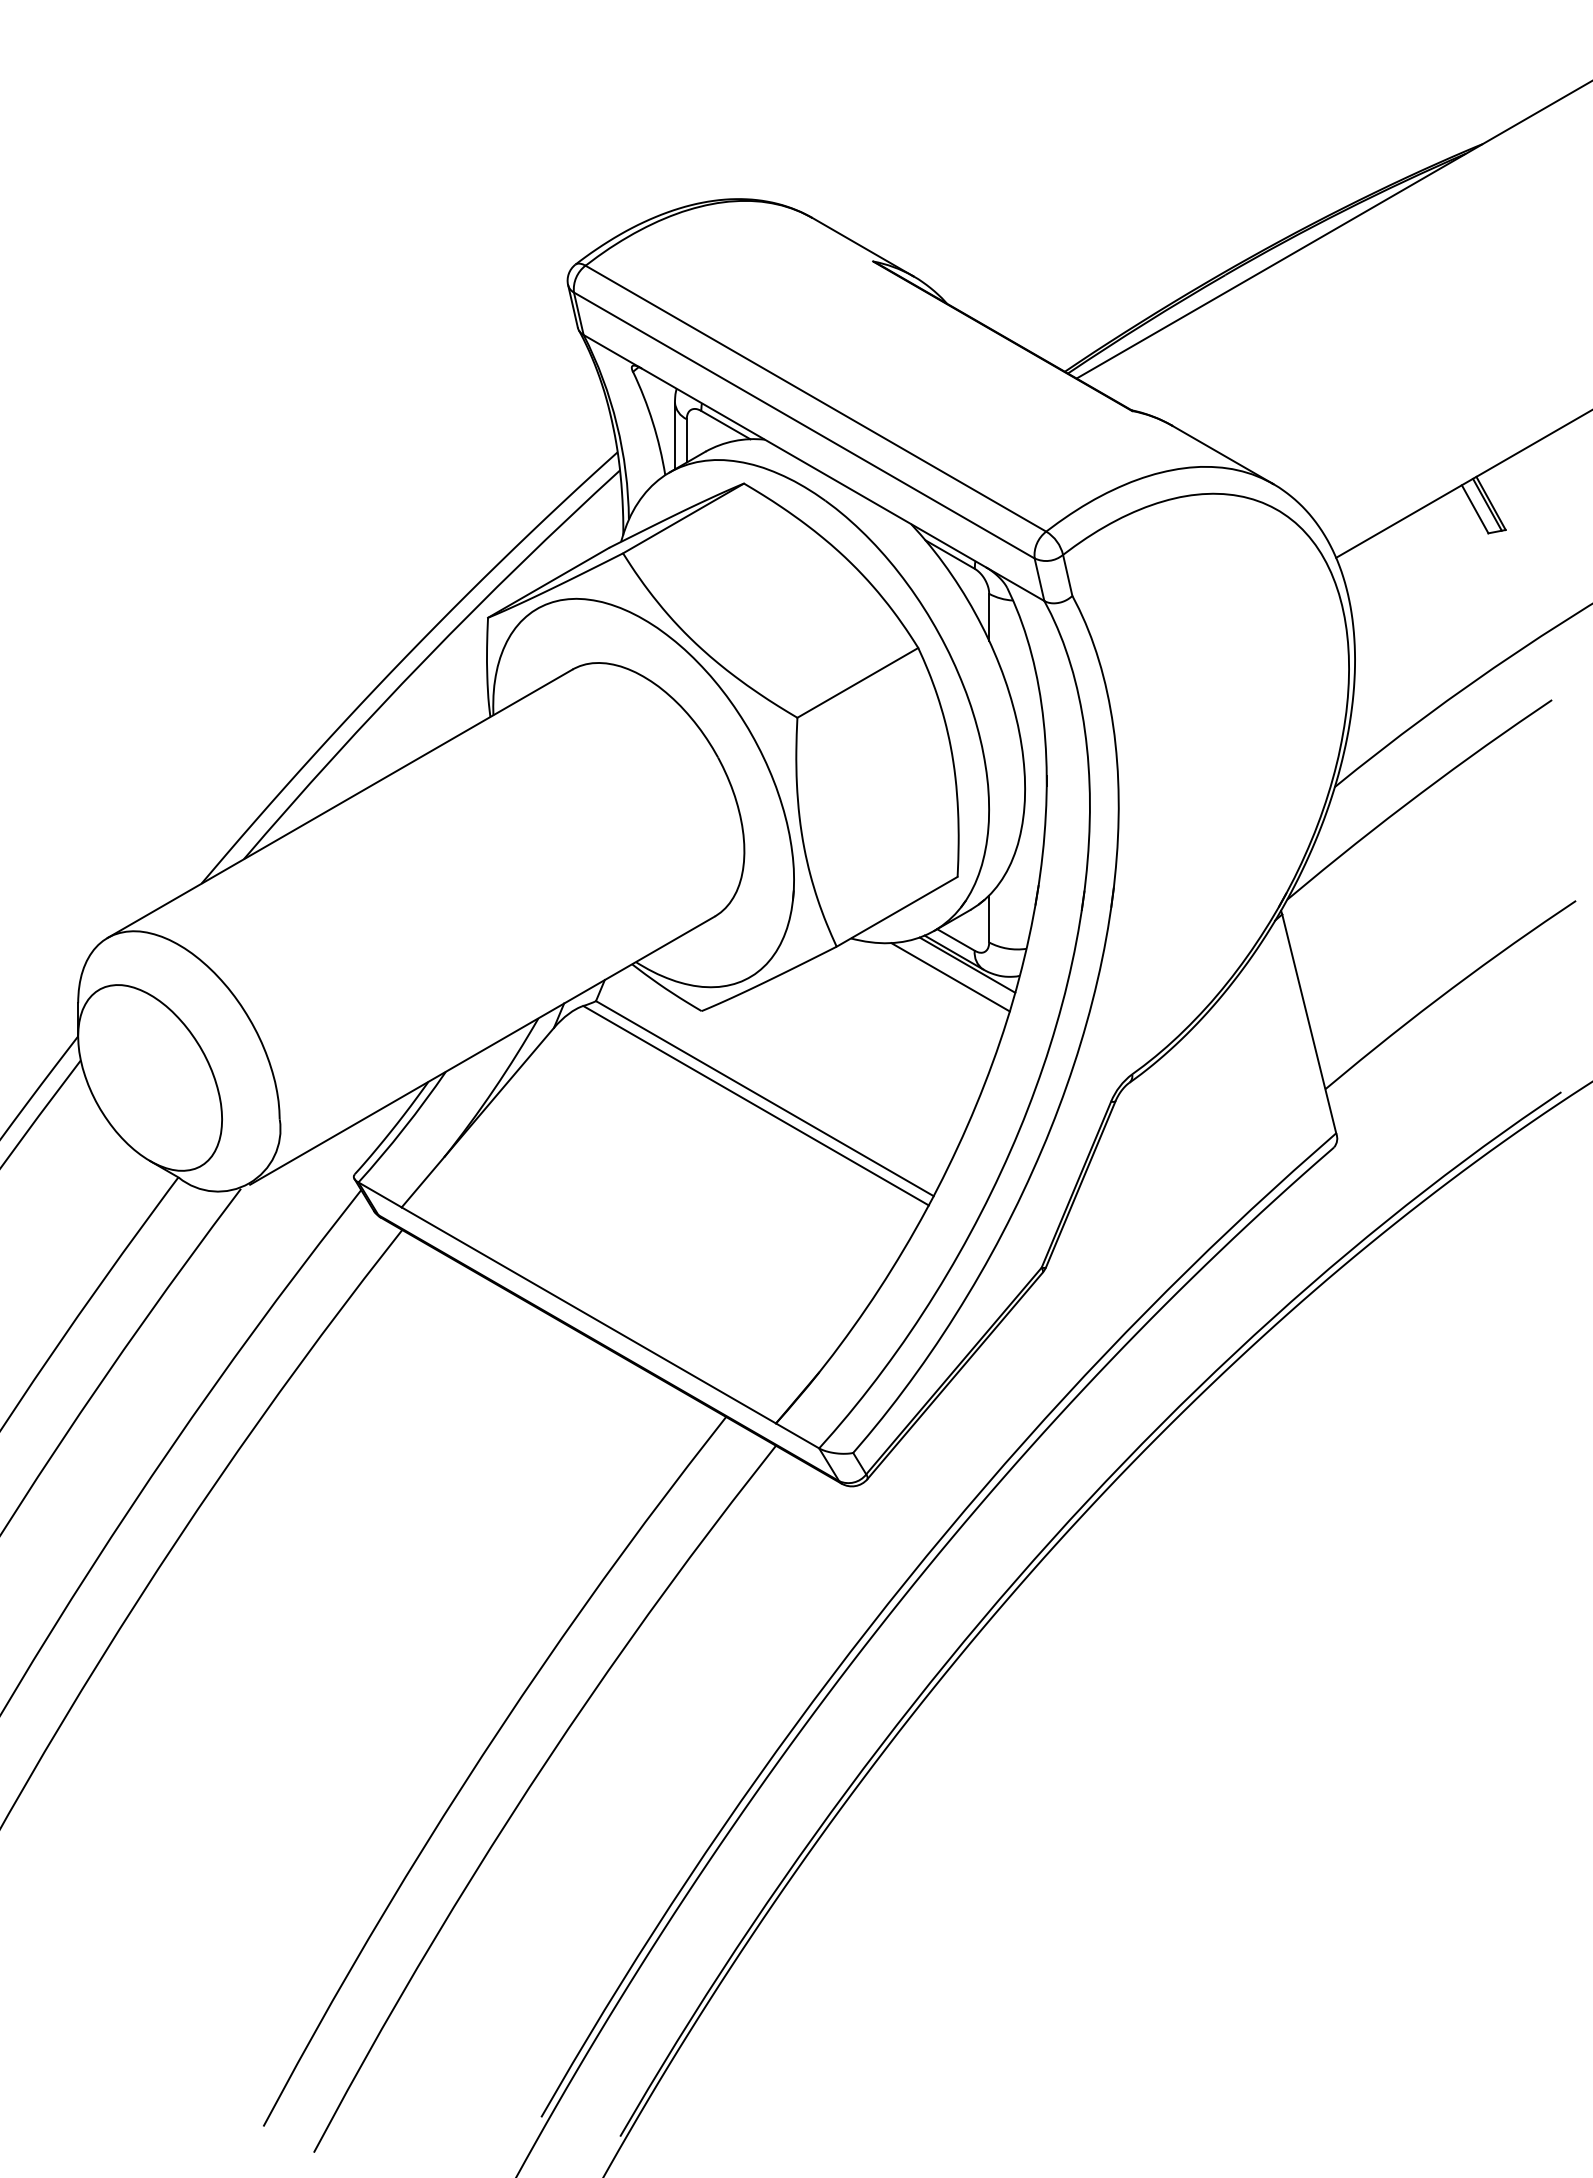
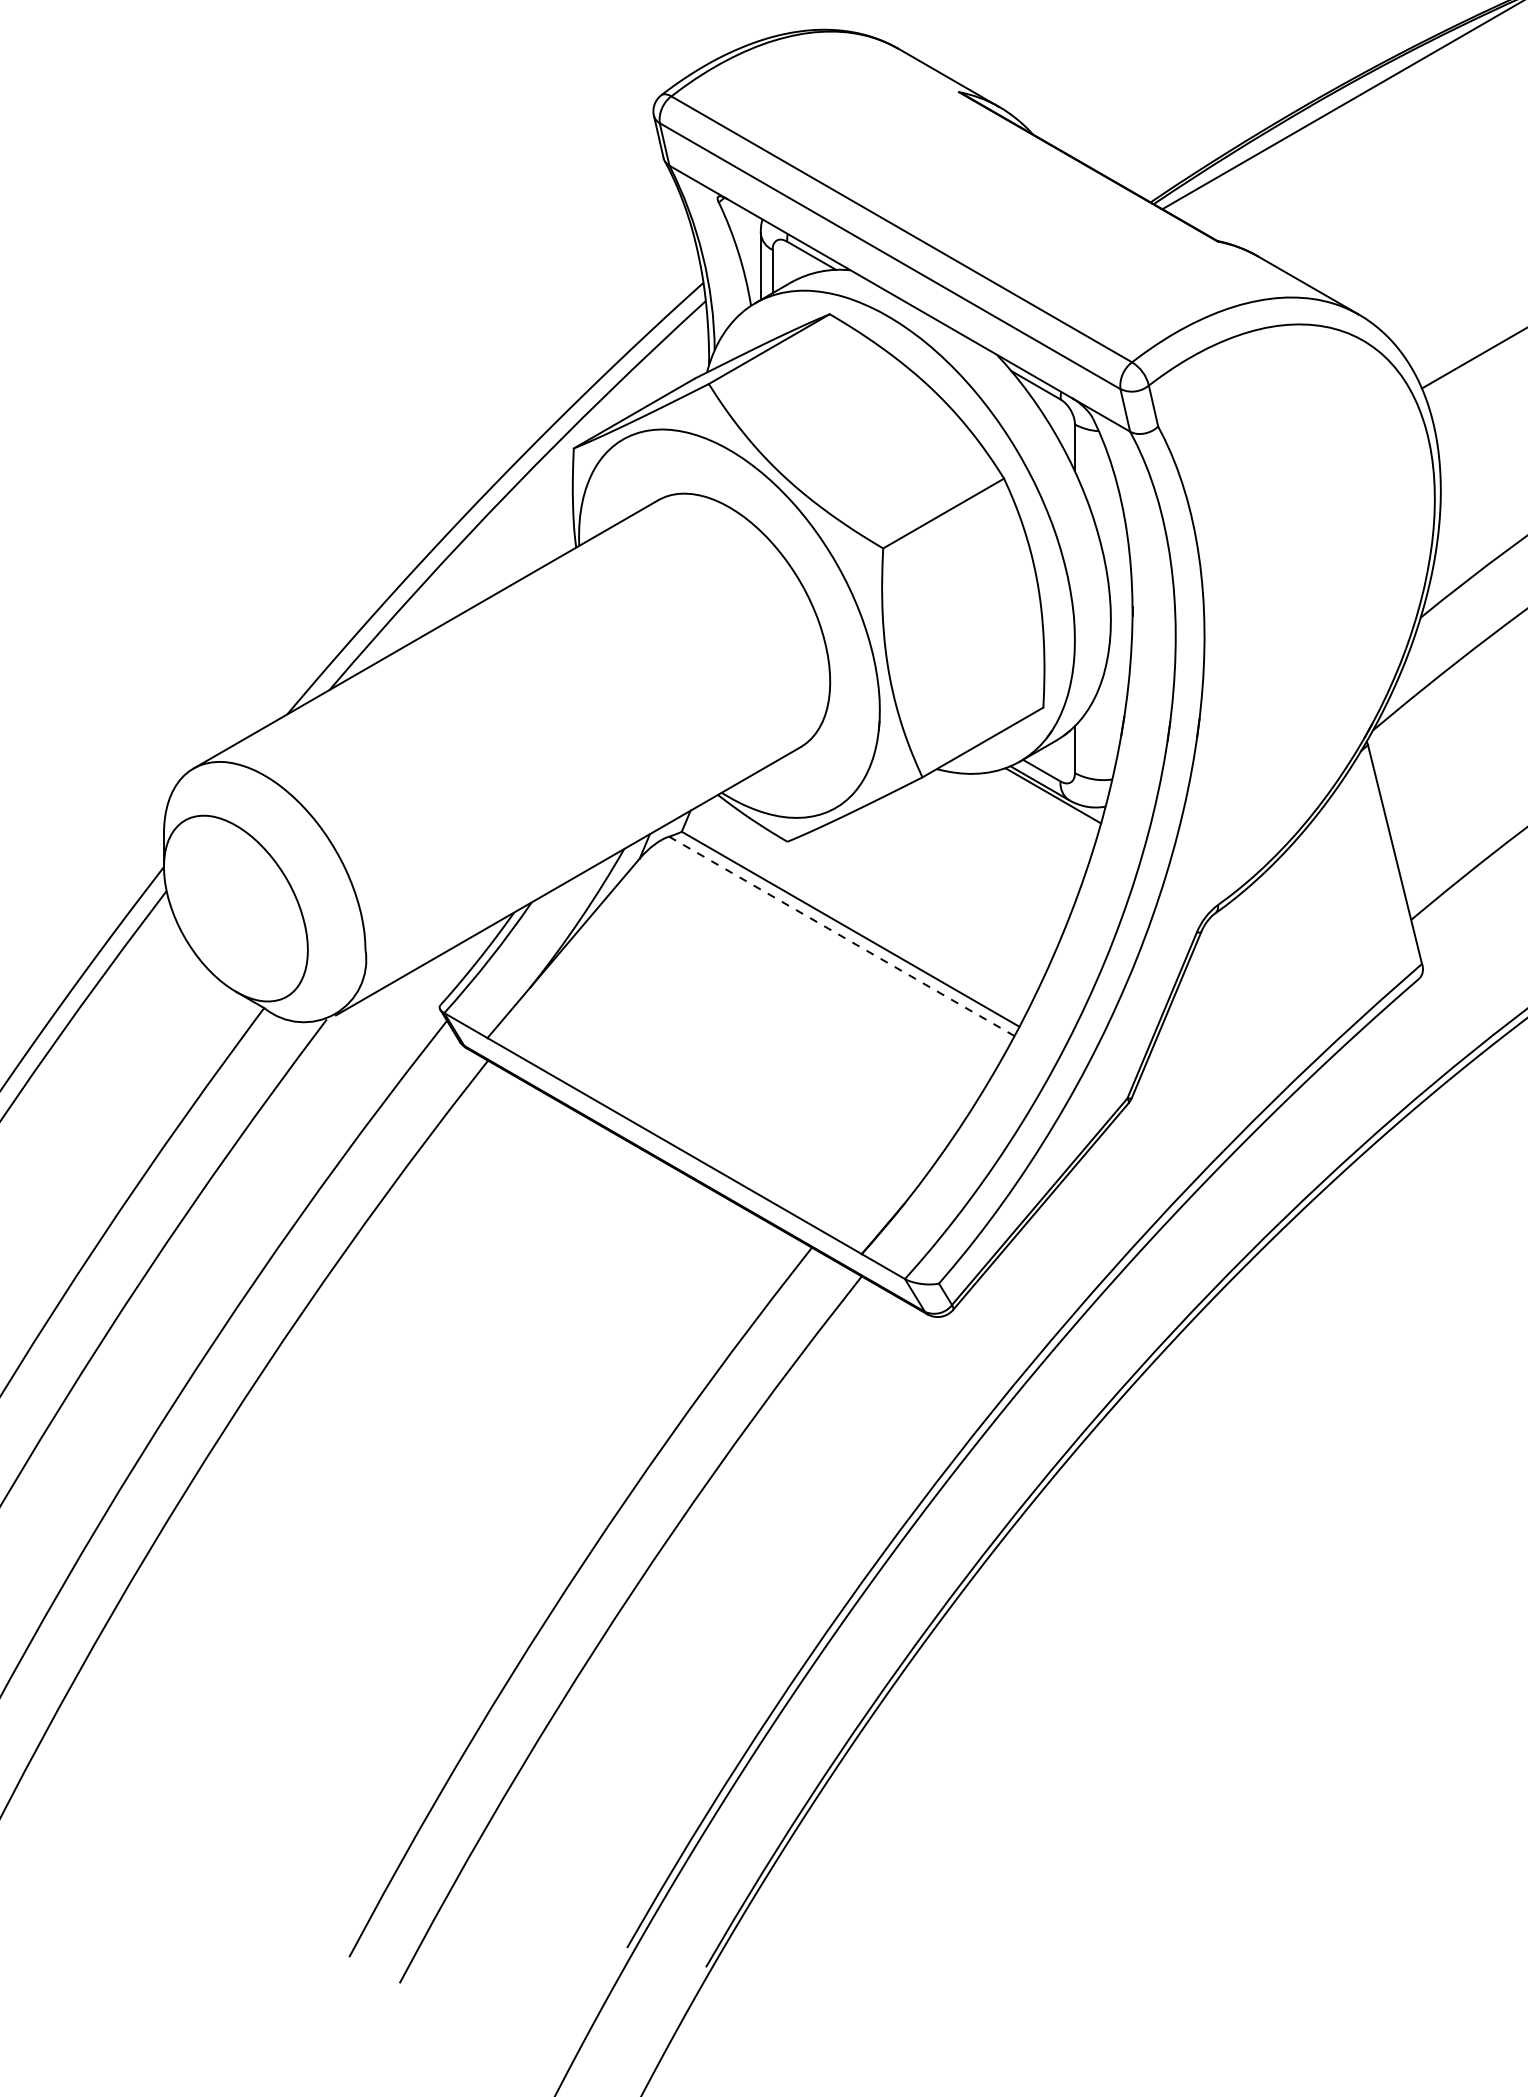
line: (950, 977) -> (1036, 808), removed
line: (755, 1105) -> (841, 936), solid -> dashed

